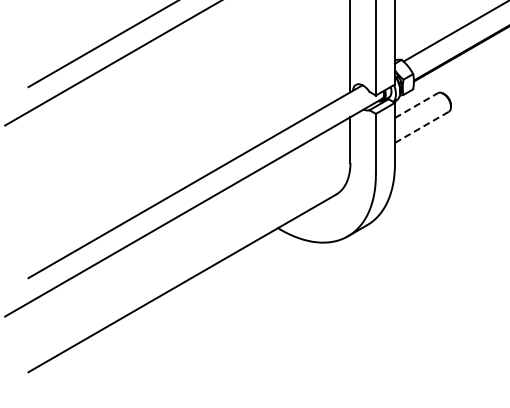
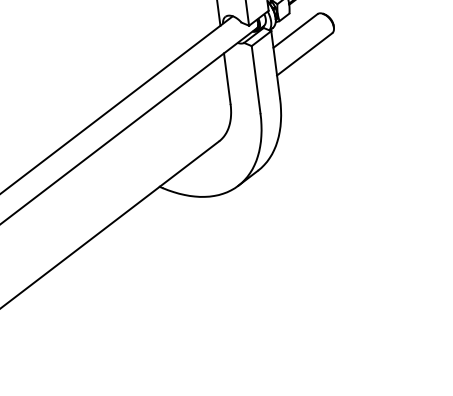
line: (416, 105) -> (295, 30), dashed -> solid
line: (422, 127) -> (305, 54), dashed -> solid

